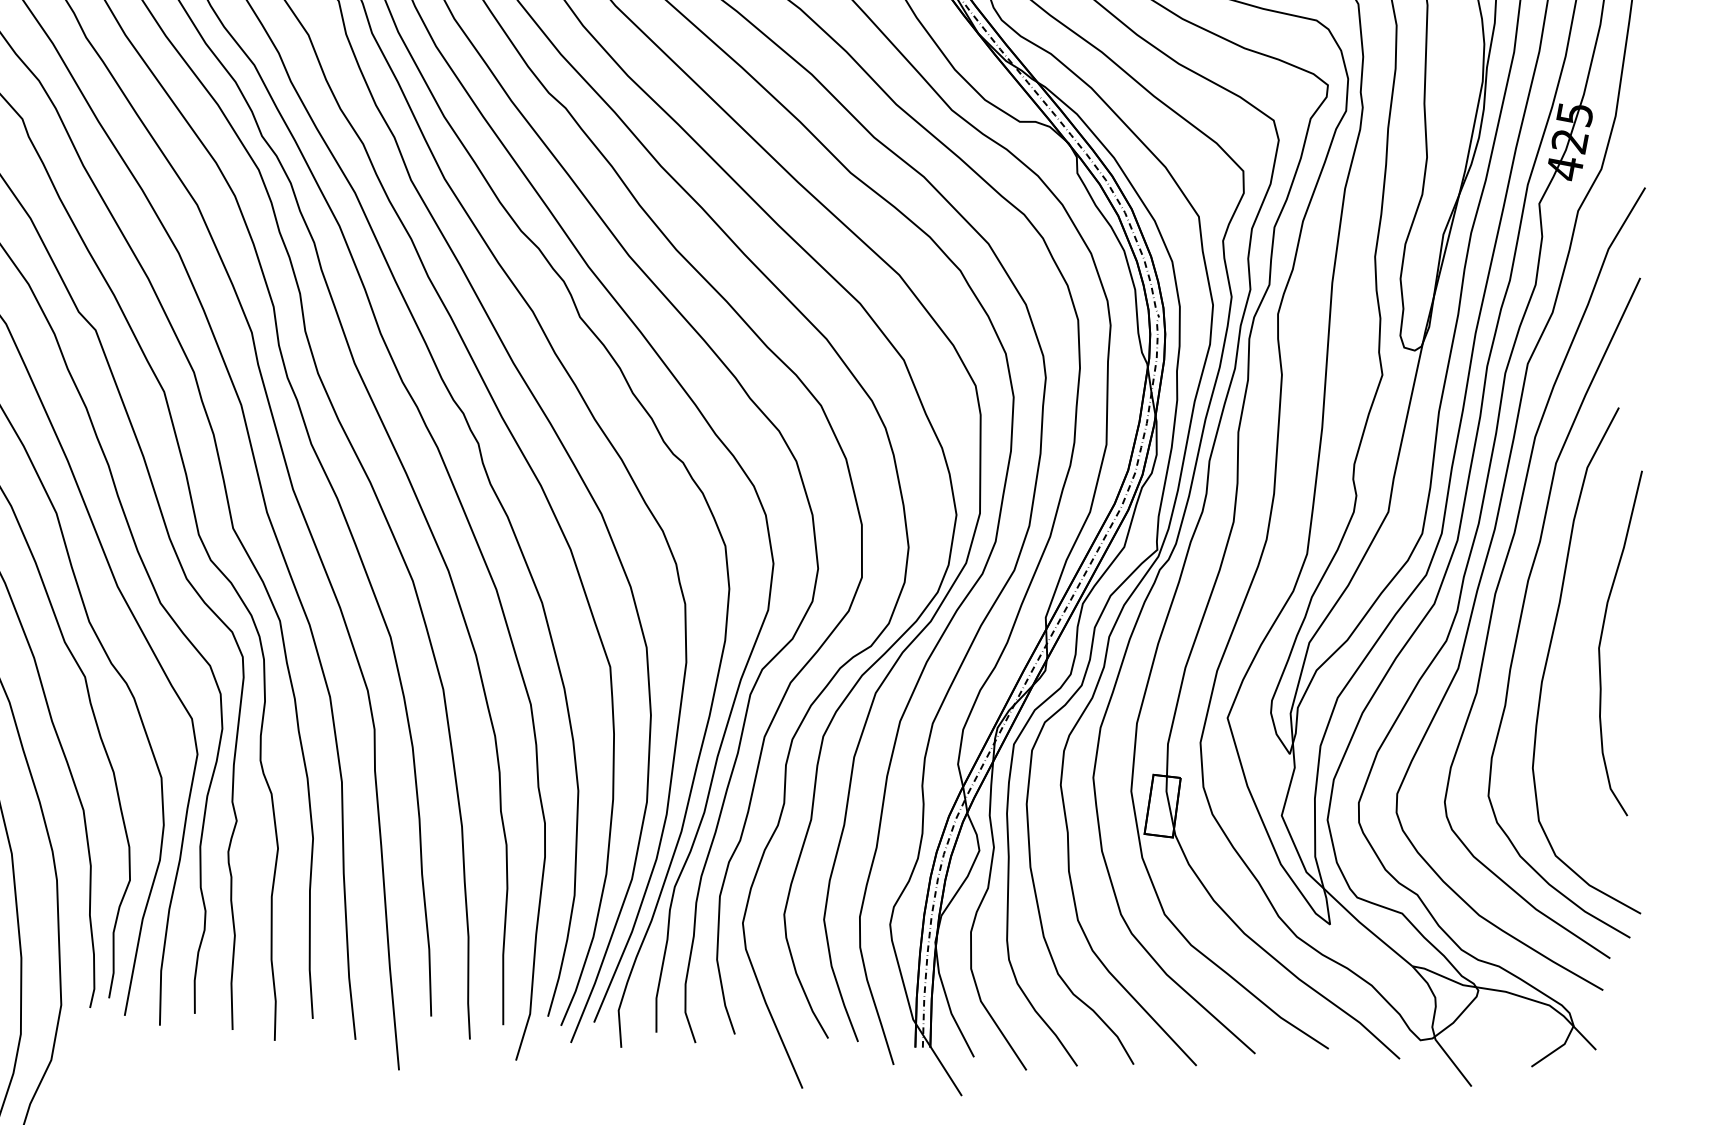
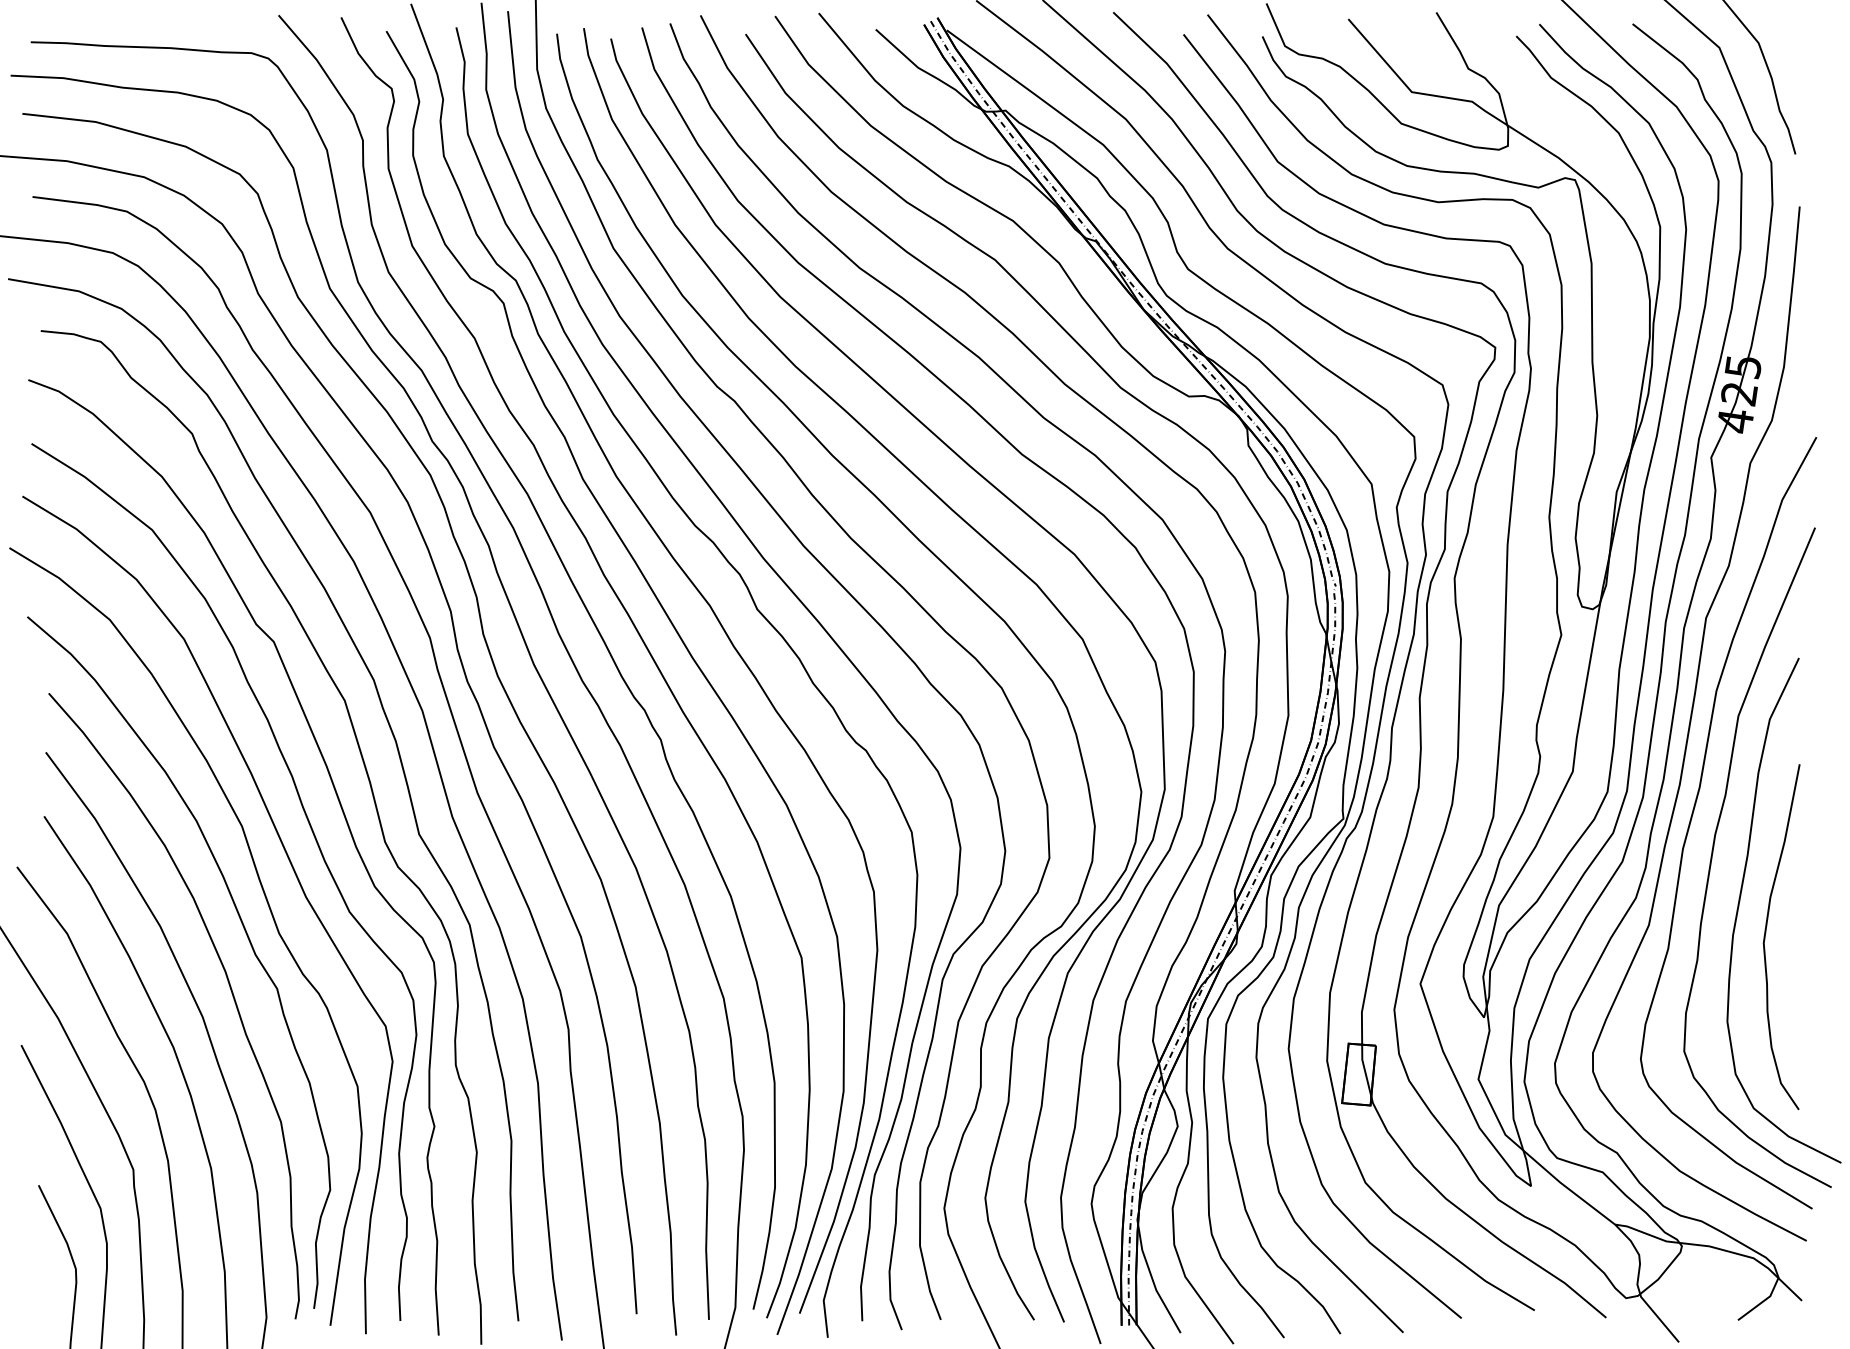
curve: (1602, 638) -> (1766, 933), moved

